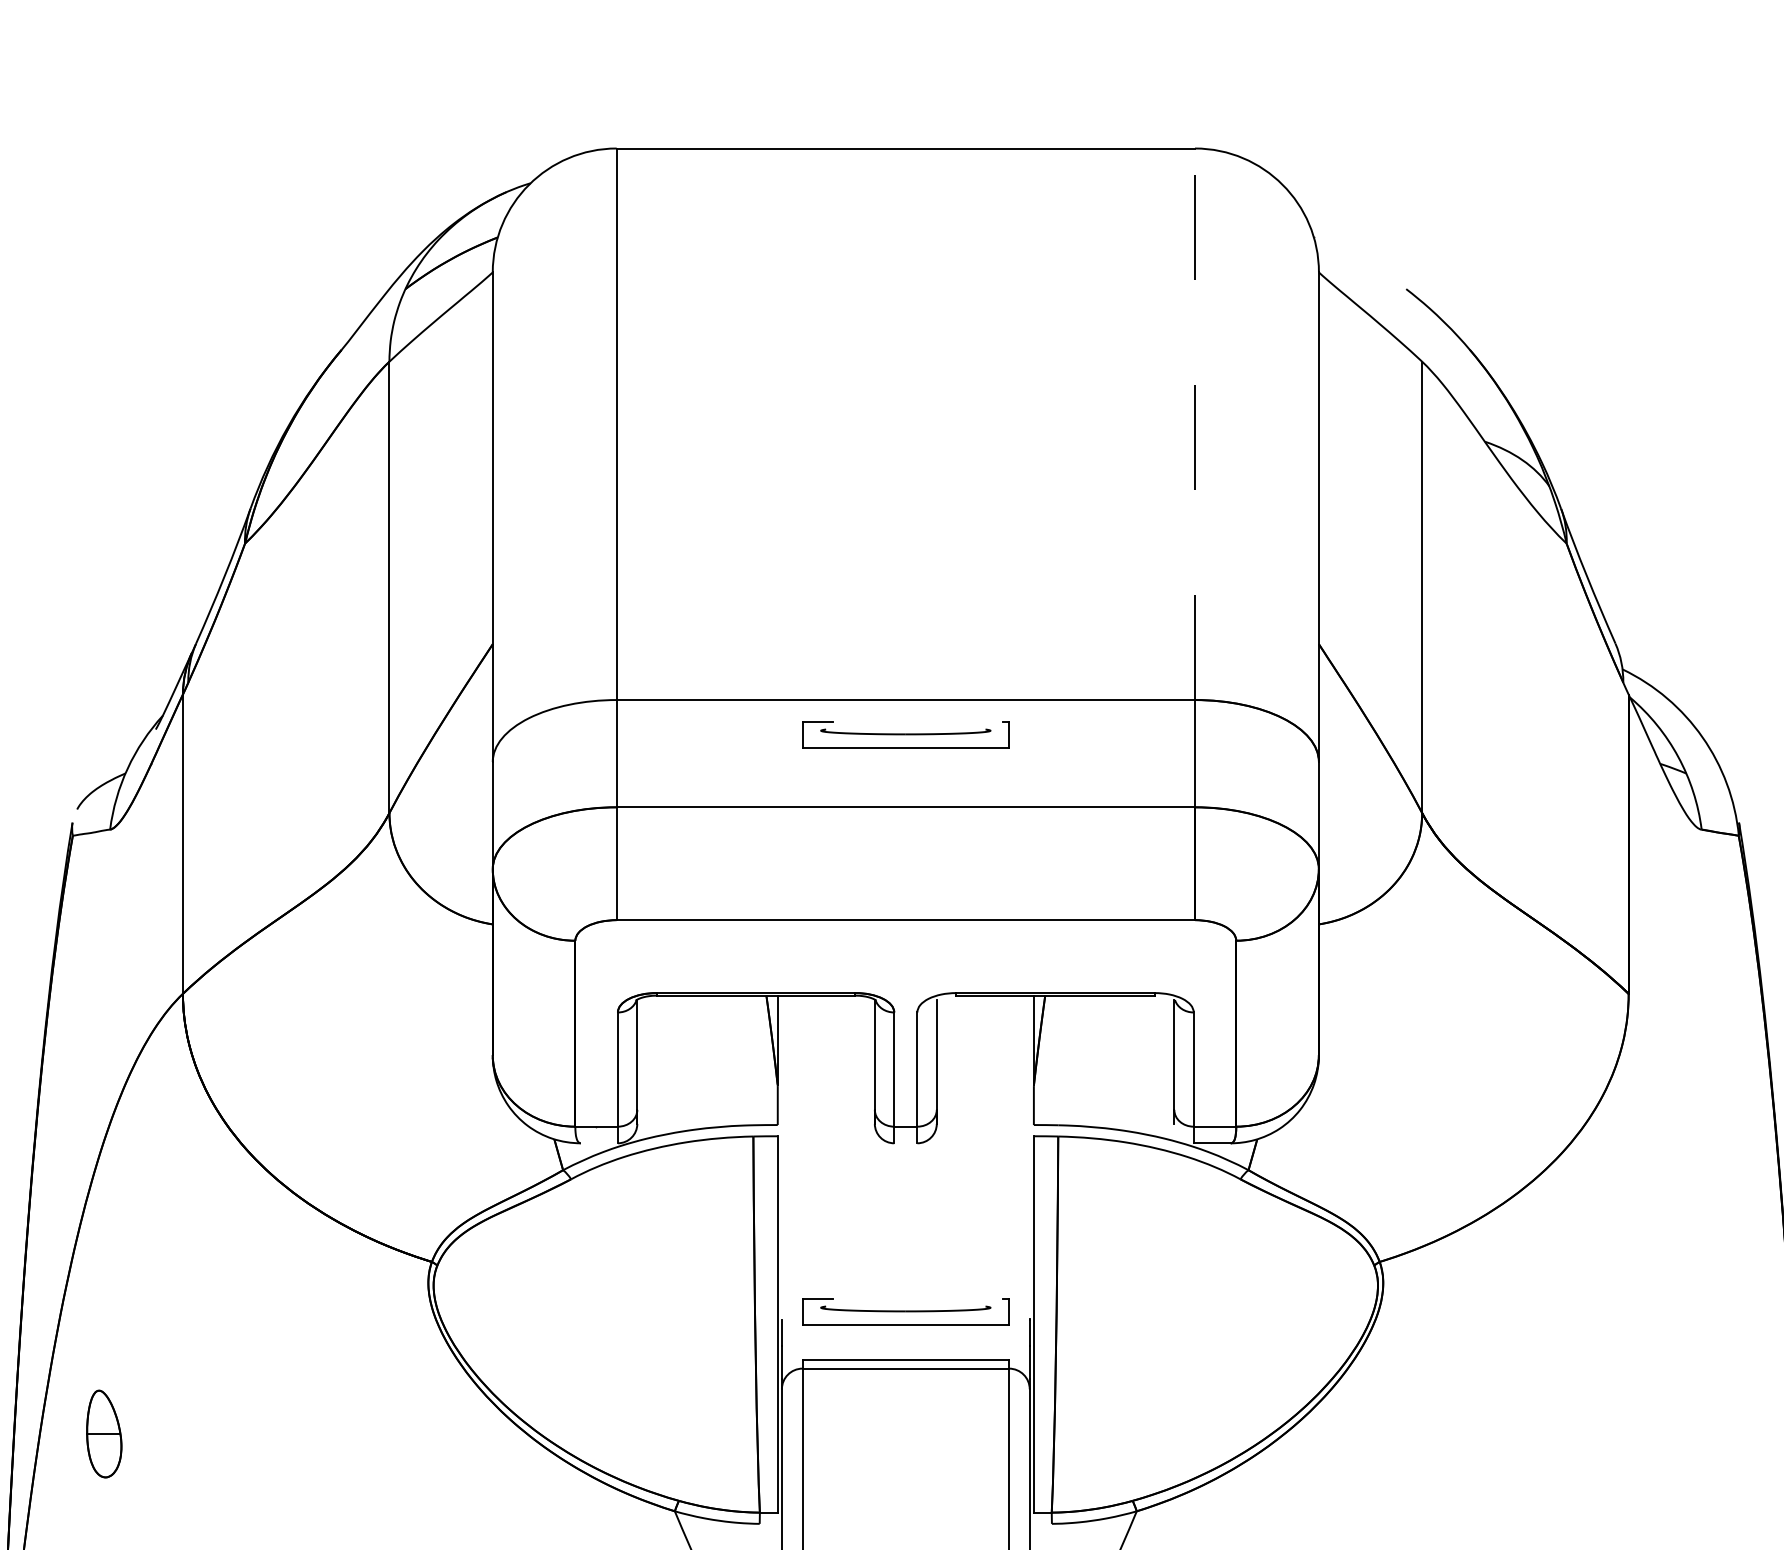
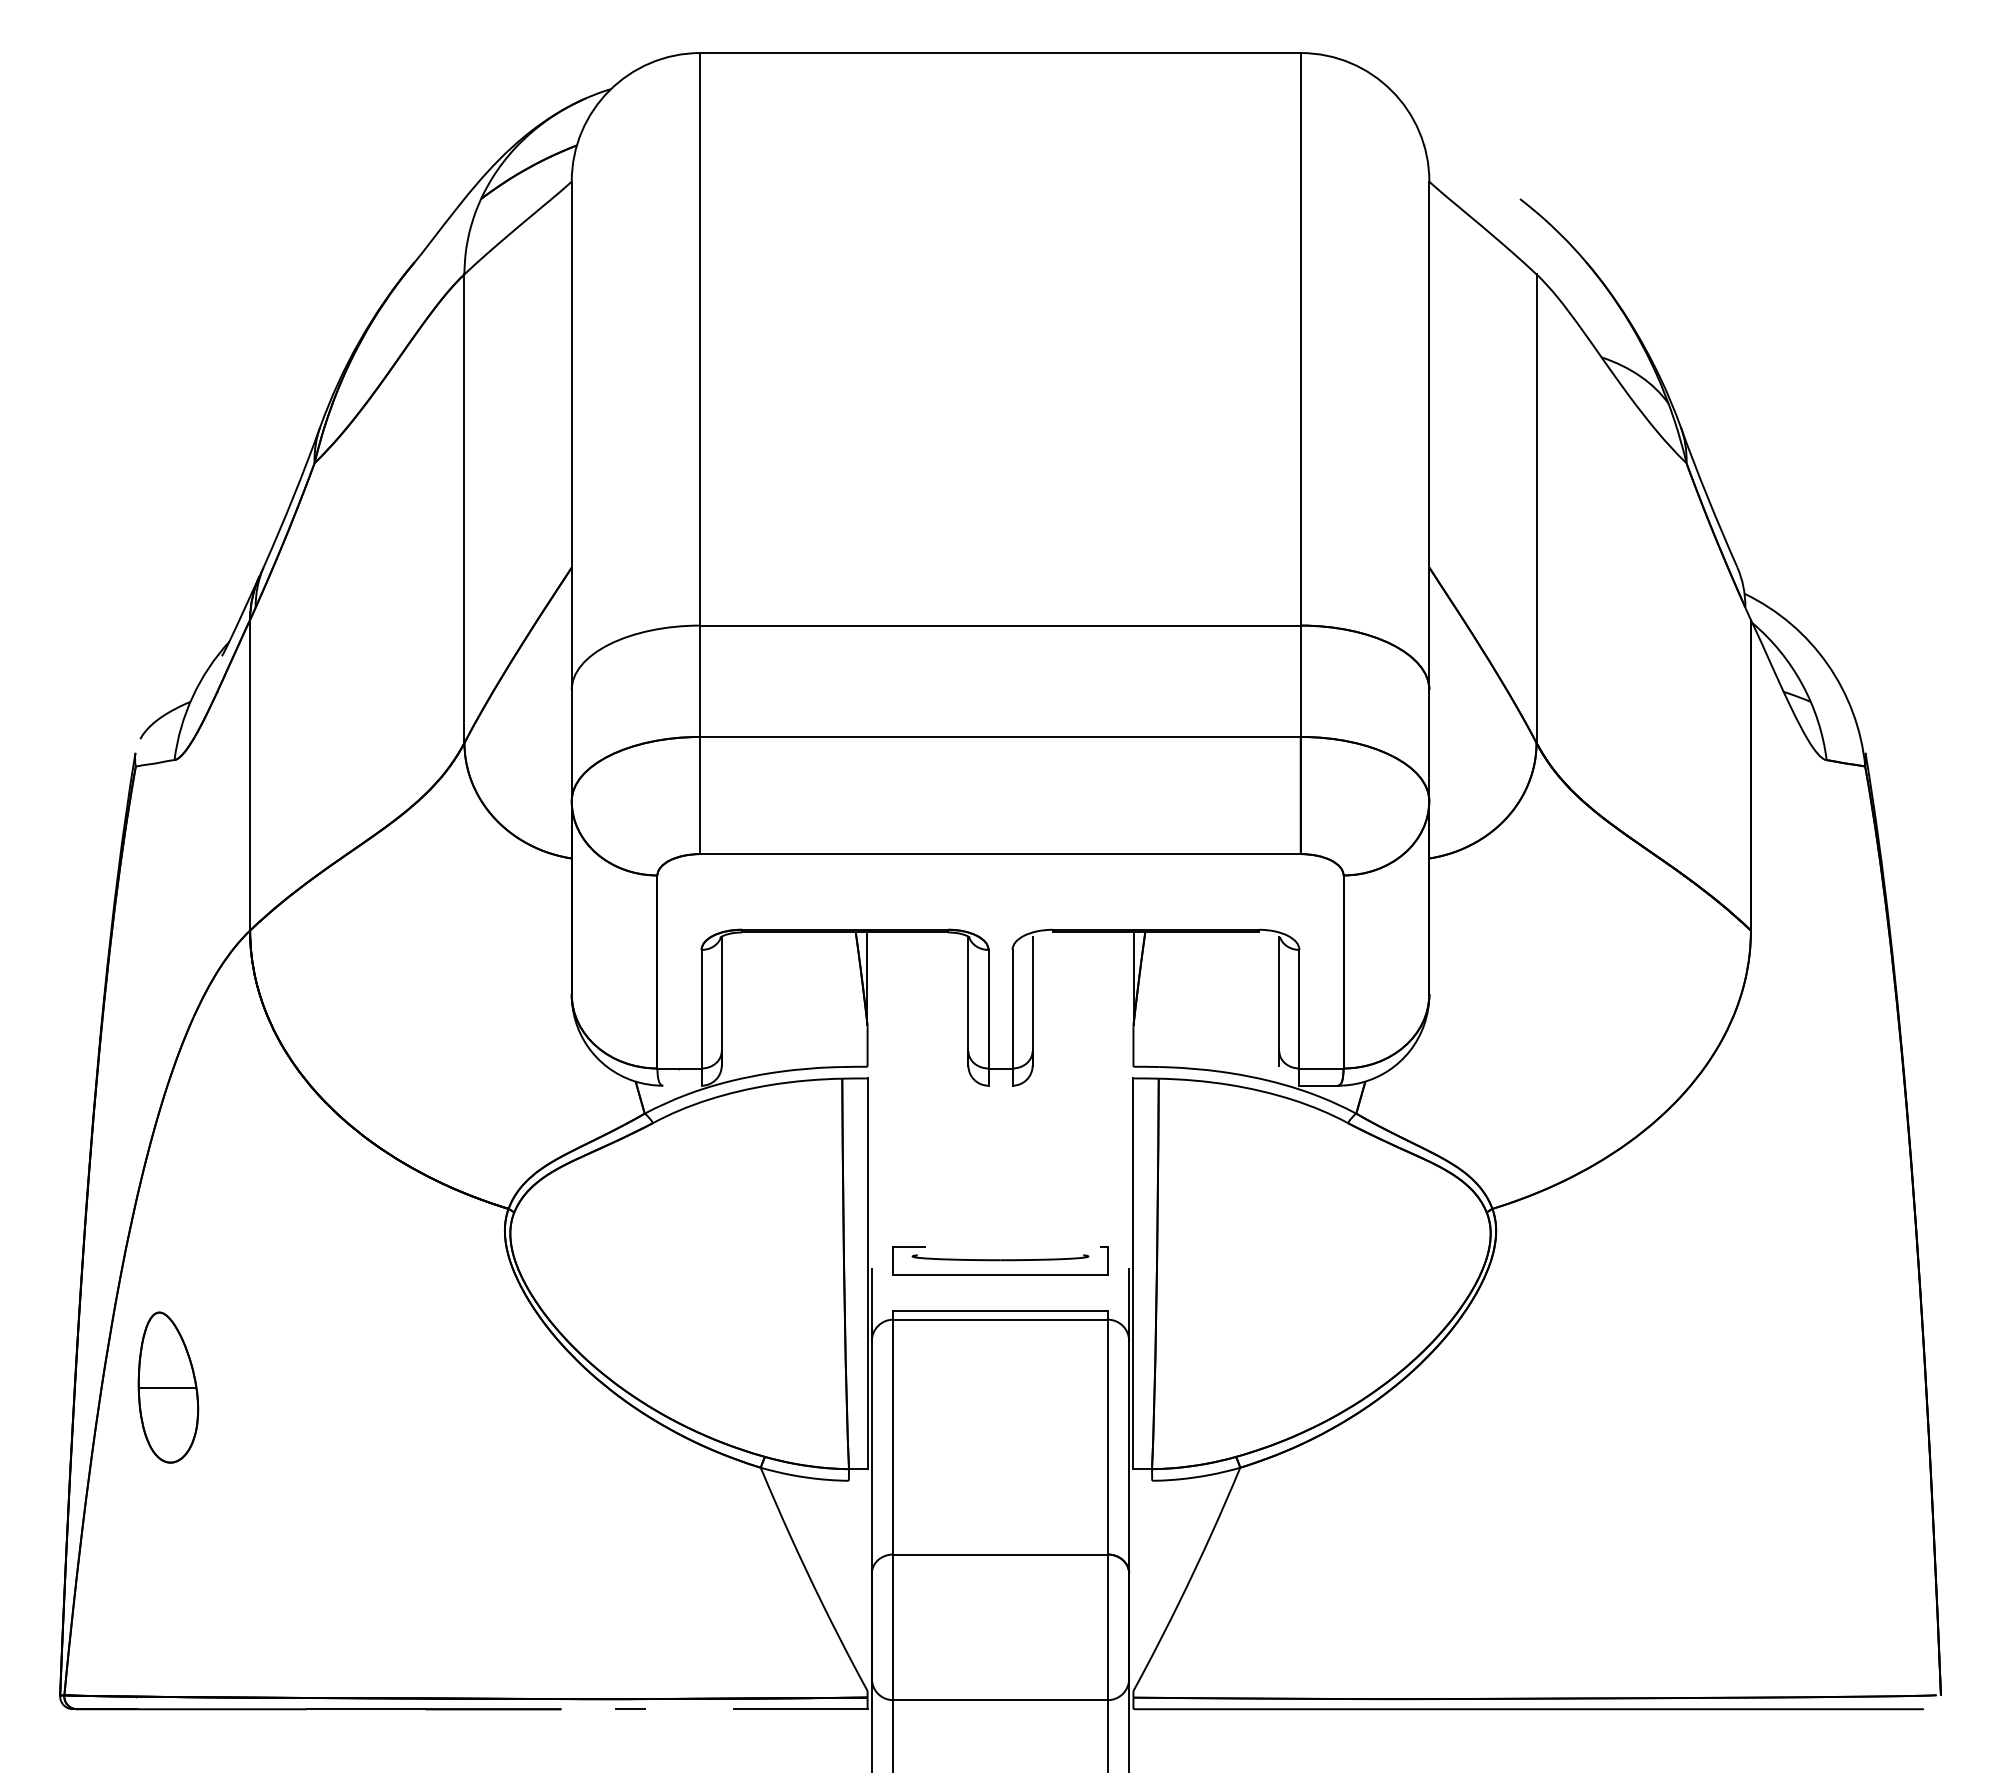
line: (1194, 423) -> (1300, 338), dashed -> solid
part: (905, 734) -> (1000, 661), removed
part: (104, 1433) -> (168, 1387), size x1.67

